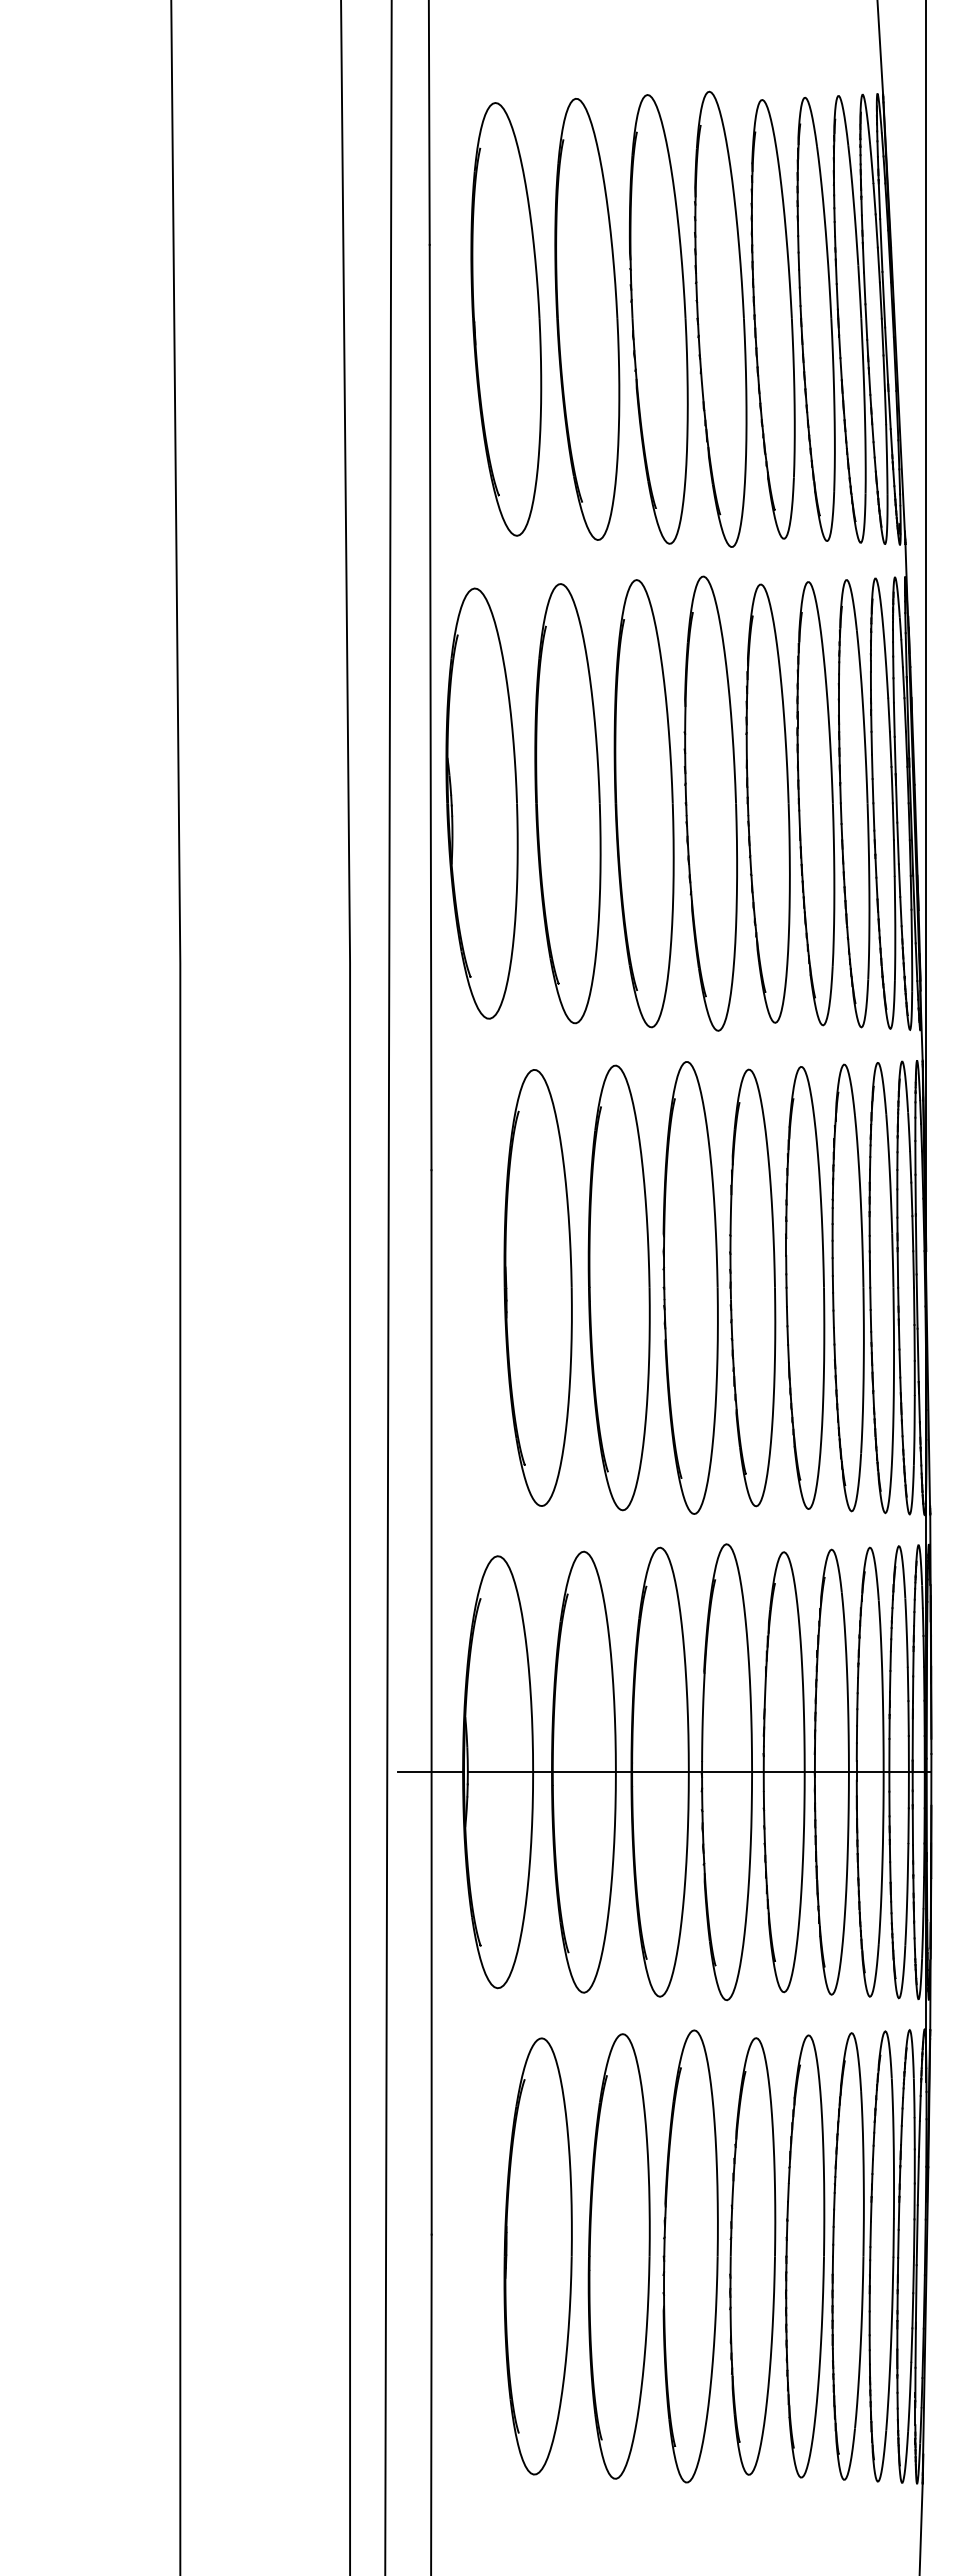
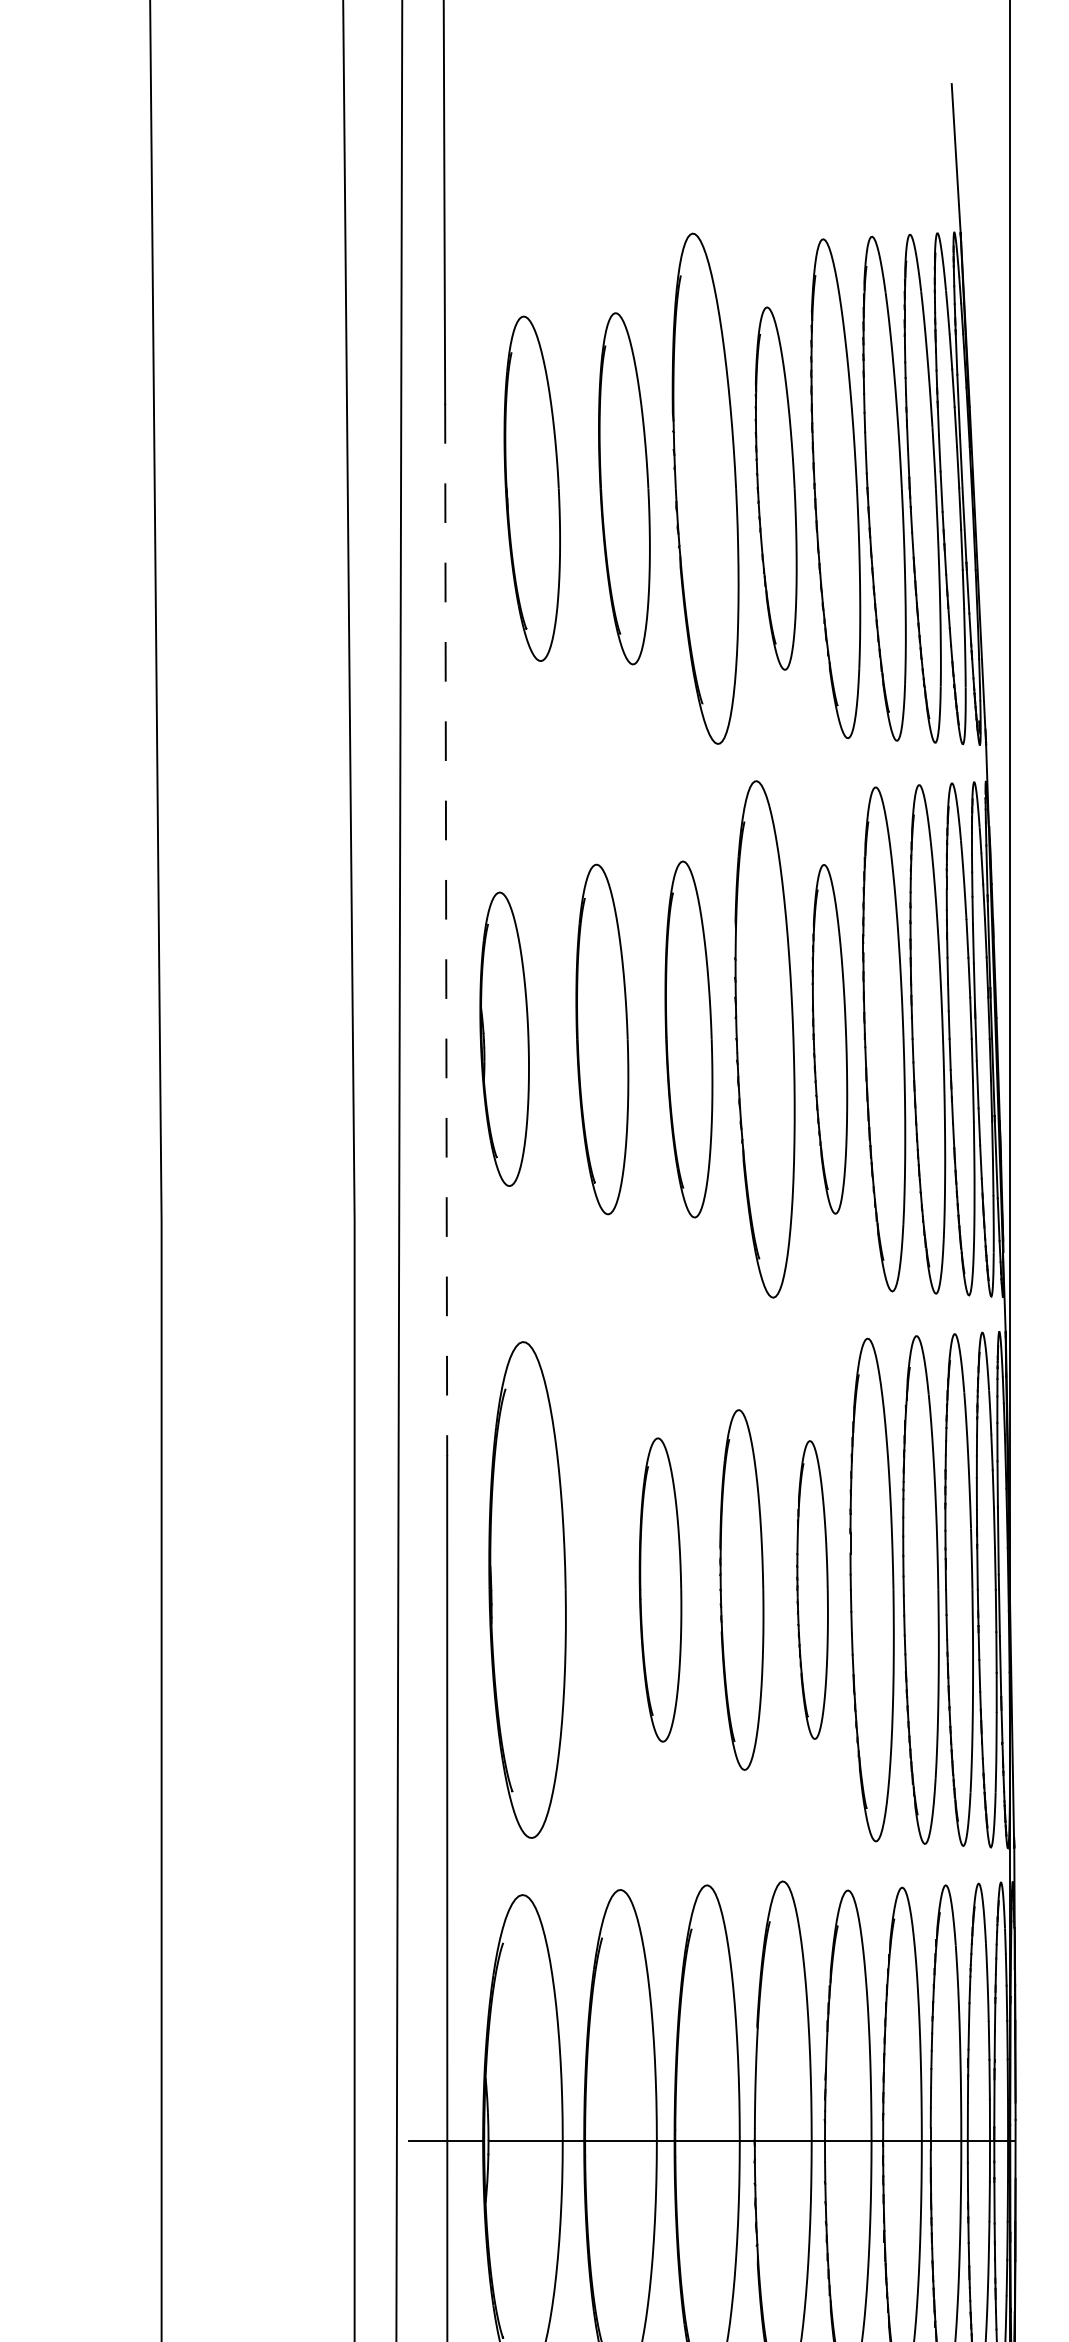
part: (720, 318) -> (775, 487), size x0.7
part: (506, 319) -> (532, 488), size x0.7
part: (587, 319) -> (624, 488), size x0.7
line: (430, 707) -> (446, 930), solid -> dashed
part: (481, 803) -> (504, 1039), size x0.6
part: (567, 803) -> (601, 1039), size x0.7
part: (643, 803) -> (688, 1039), size x0.7
part: (767, 803) -> (829, 1039), size x0.7
part: (537, 1287) -> (526, 1589), moved
part: (618, 1287) -> (659, 1589), size x0.6
part: (690, 1287) -> (741, 1589), size x0.7
part: (752, 1287) -> (812, 1589), size x0.6

